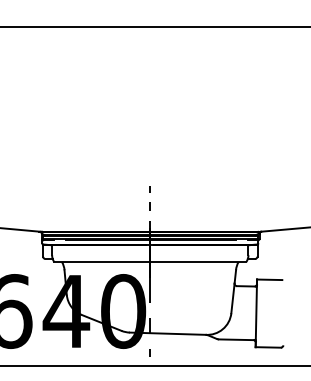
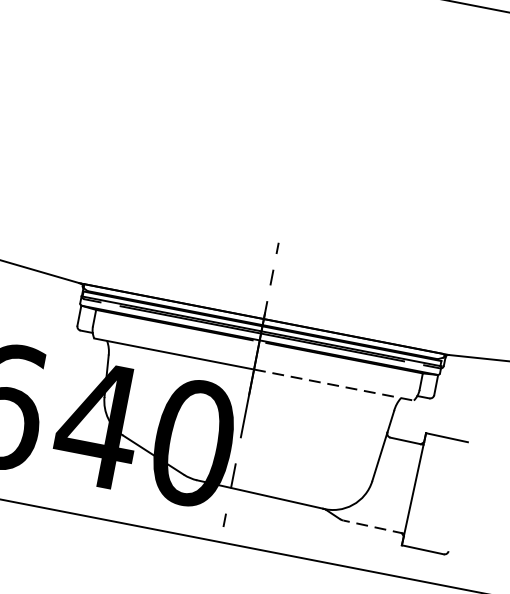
line: (198, 262) -> (334, 385), solid -> dashed
line: (236, 339) -> (372, 526), solid -> dashed

